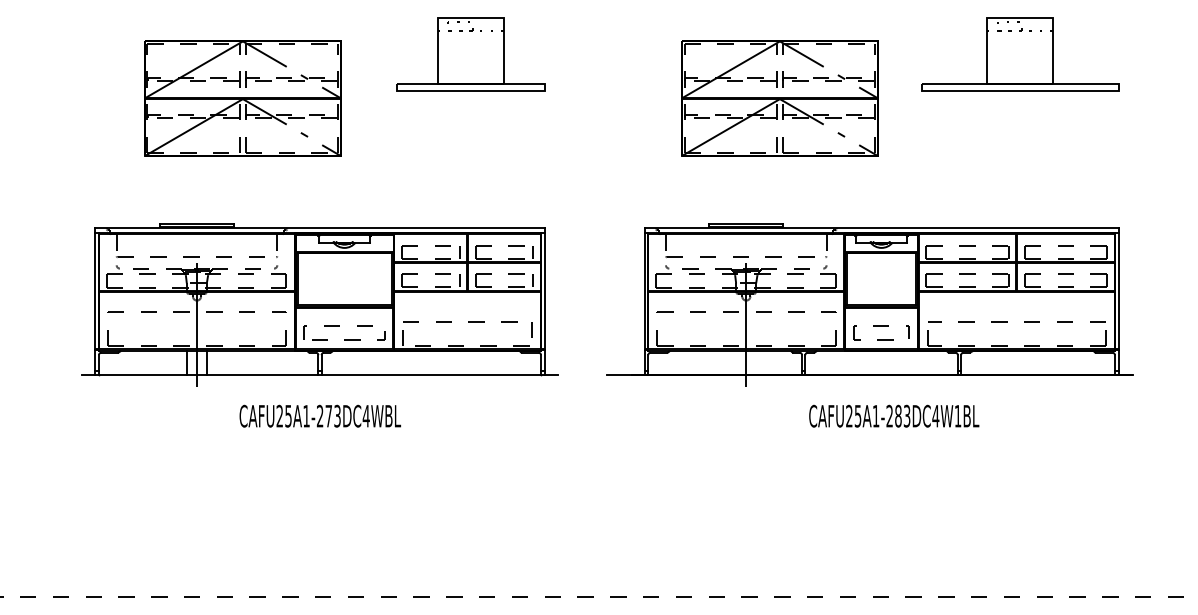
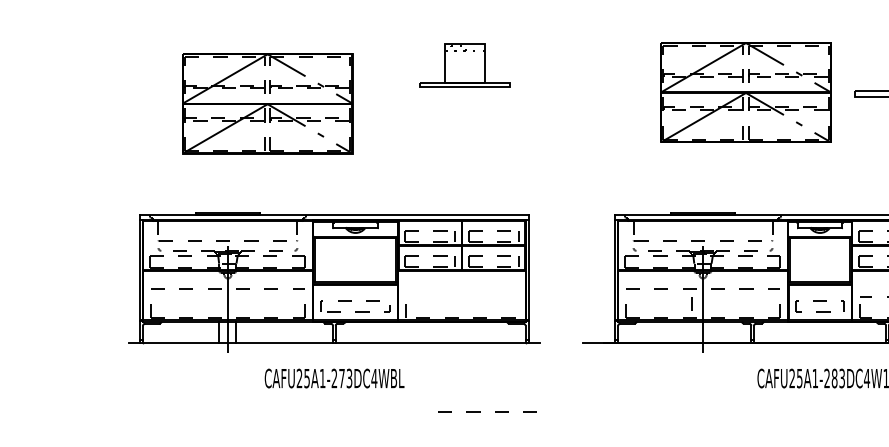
part: (470, 54) -> (464, 65), size x0.7
part: (779, 98) -> (745, 92), moved
line: (468, 321) -> (494, 411), moved
line: (531, 329) -> (691, 303), moved

